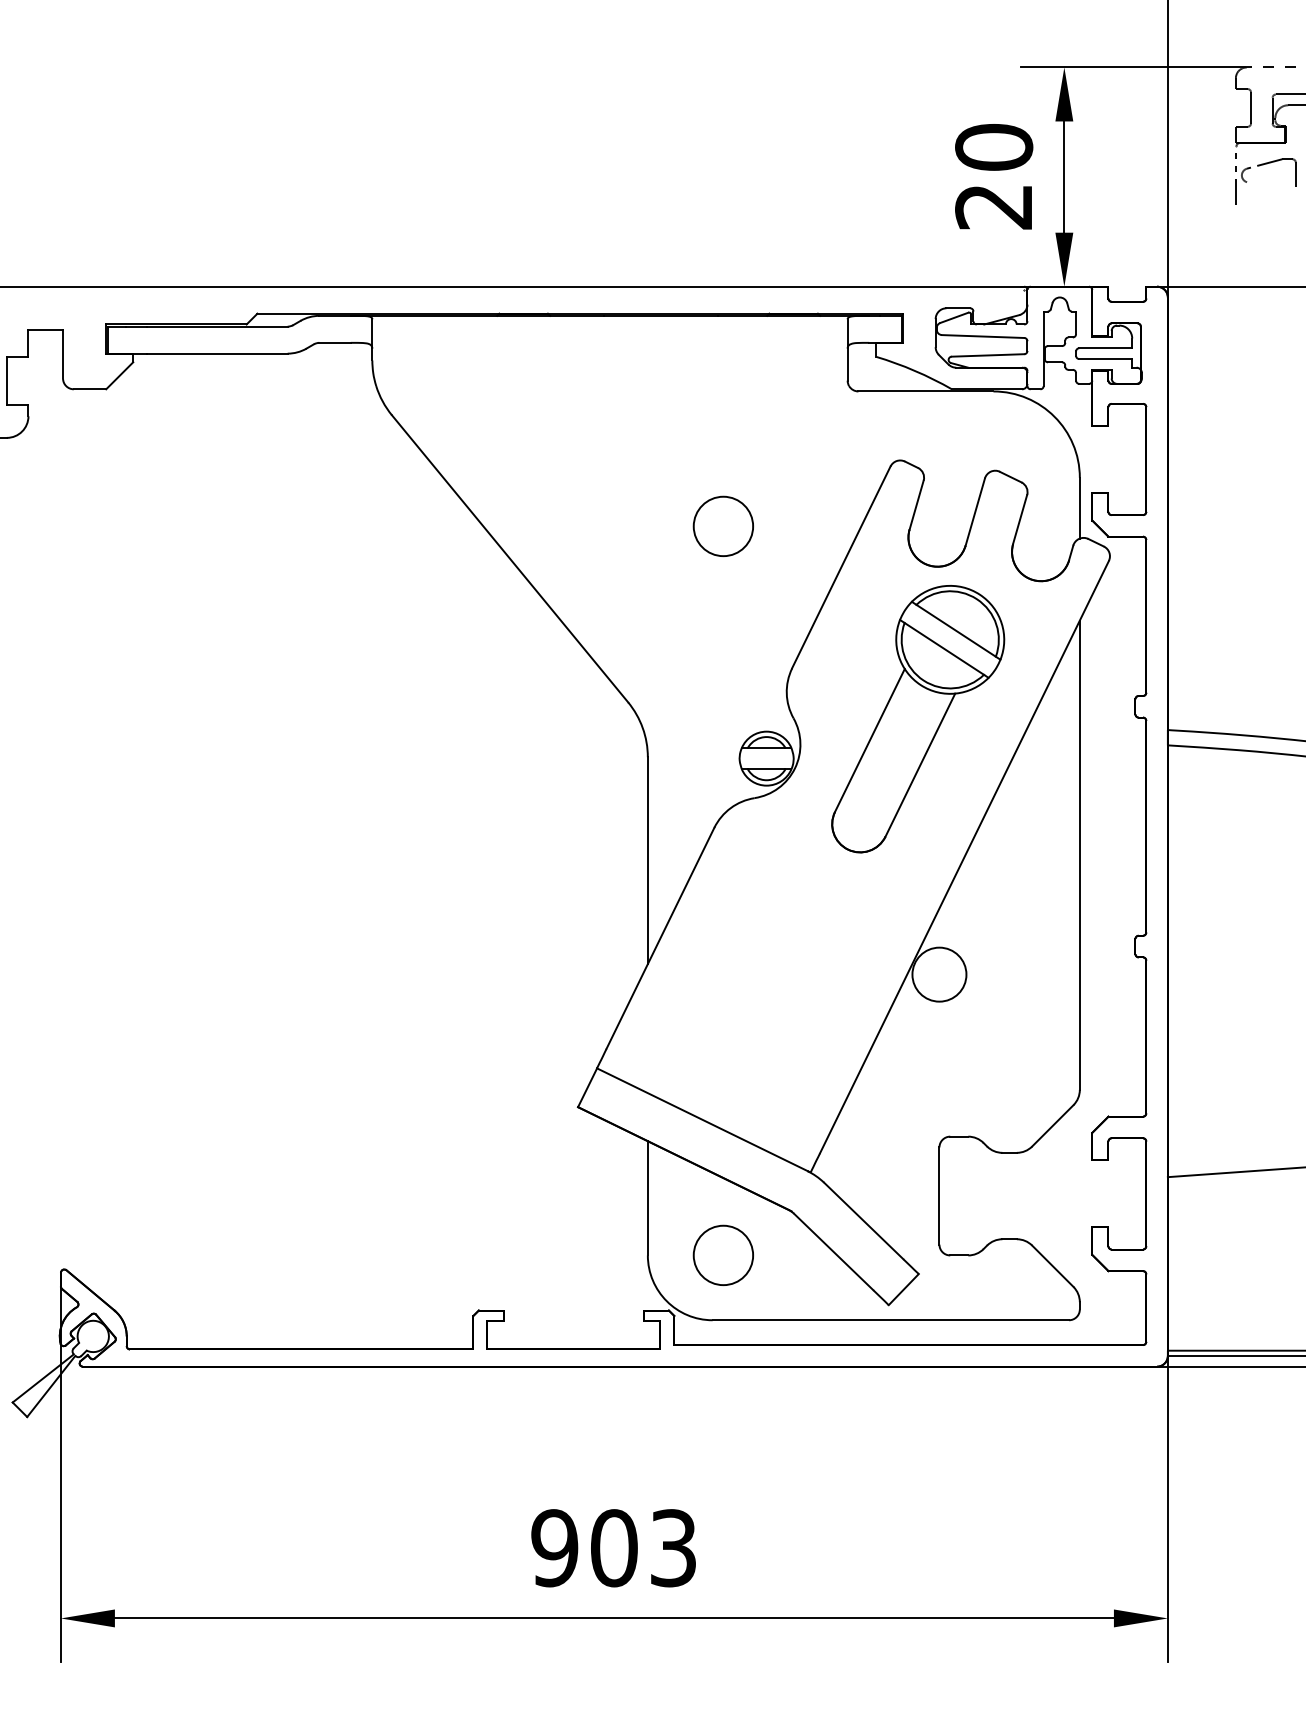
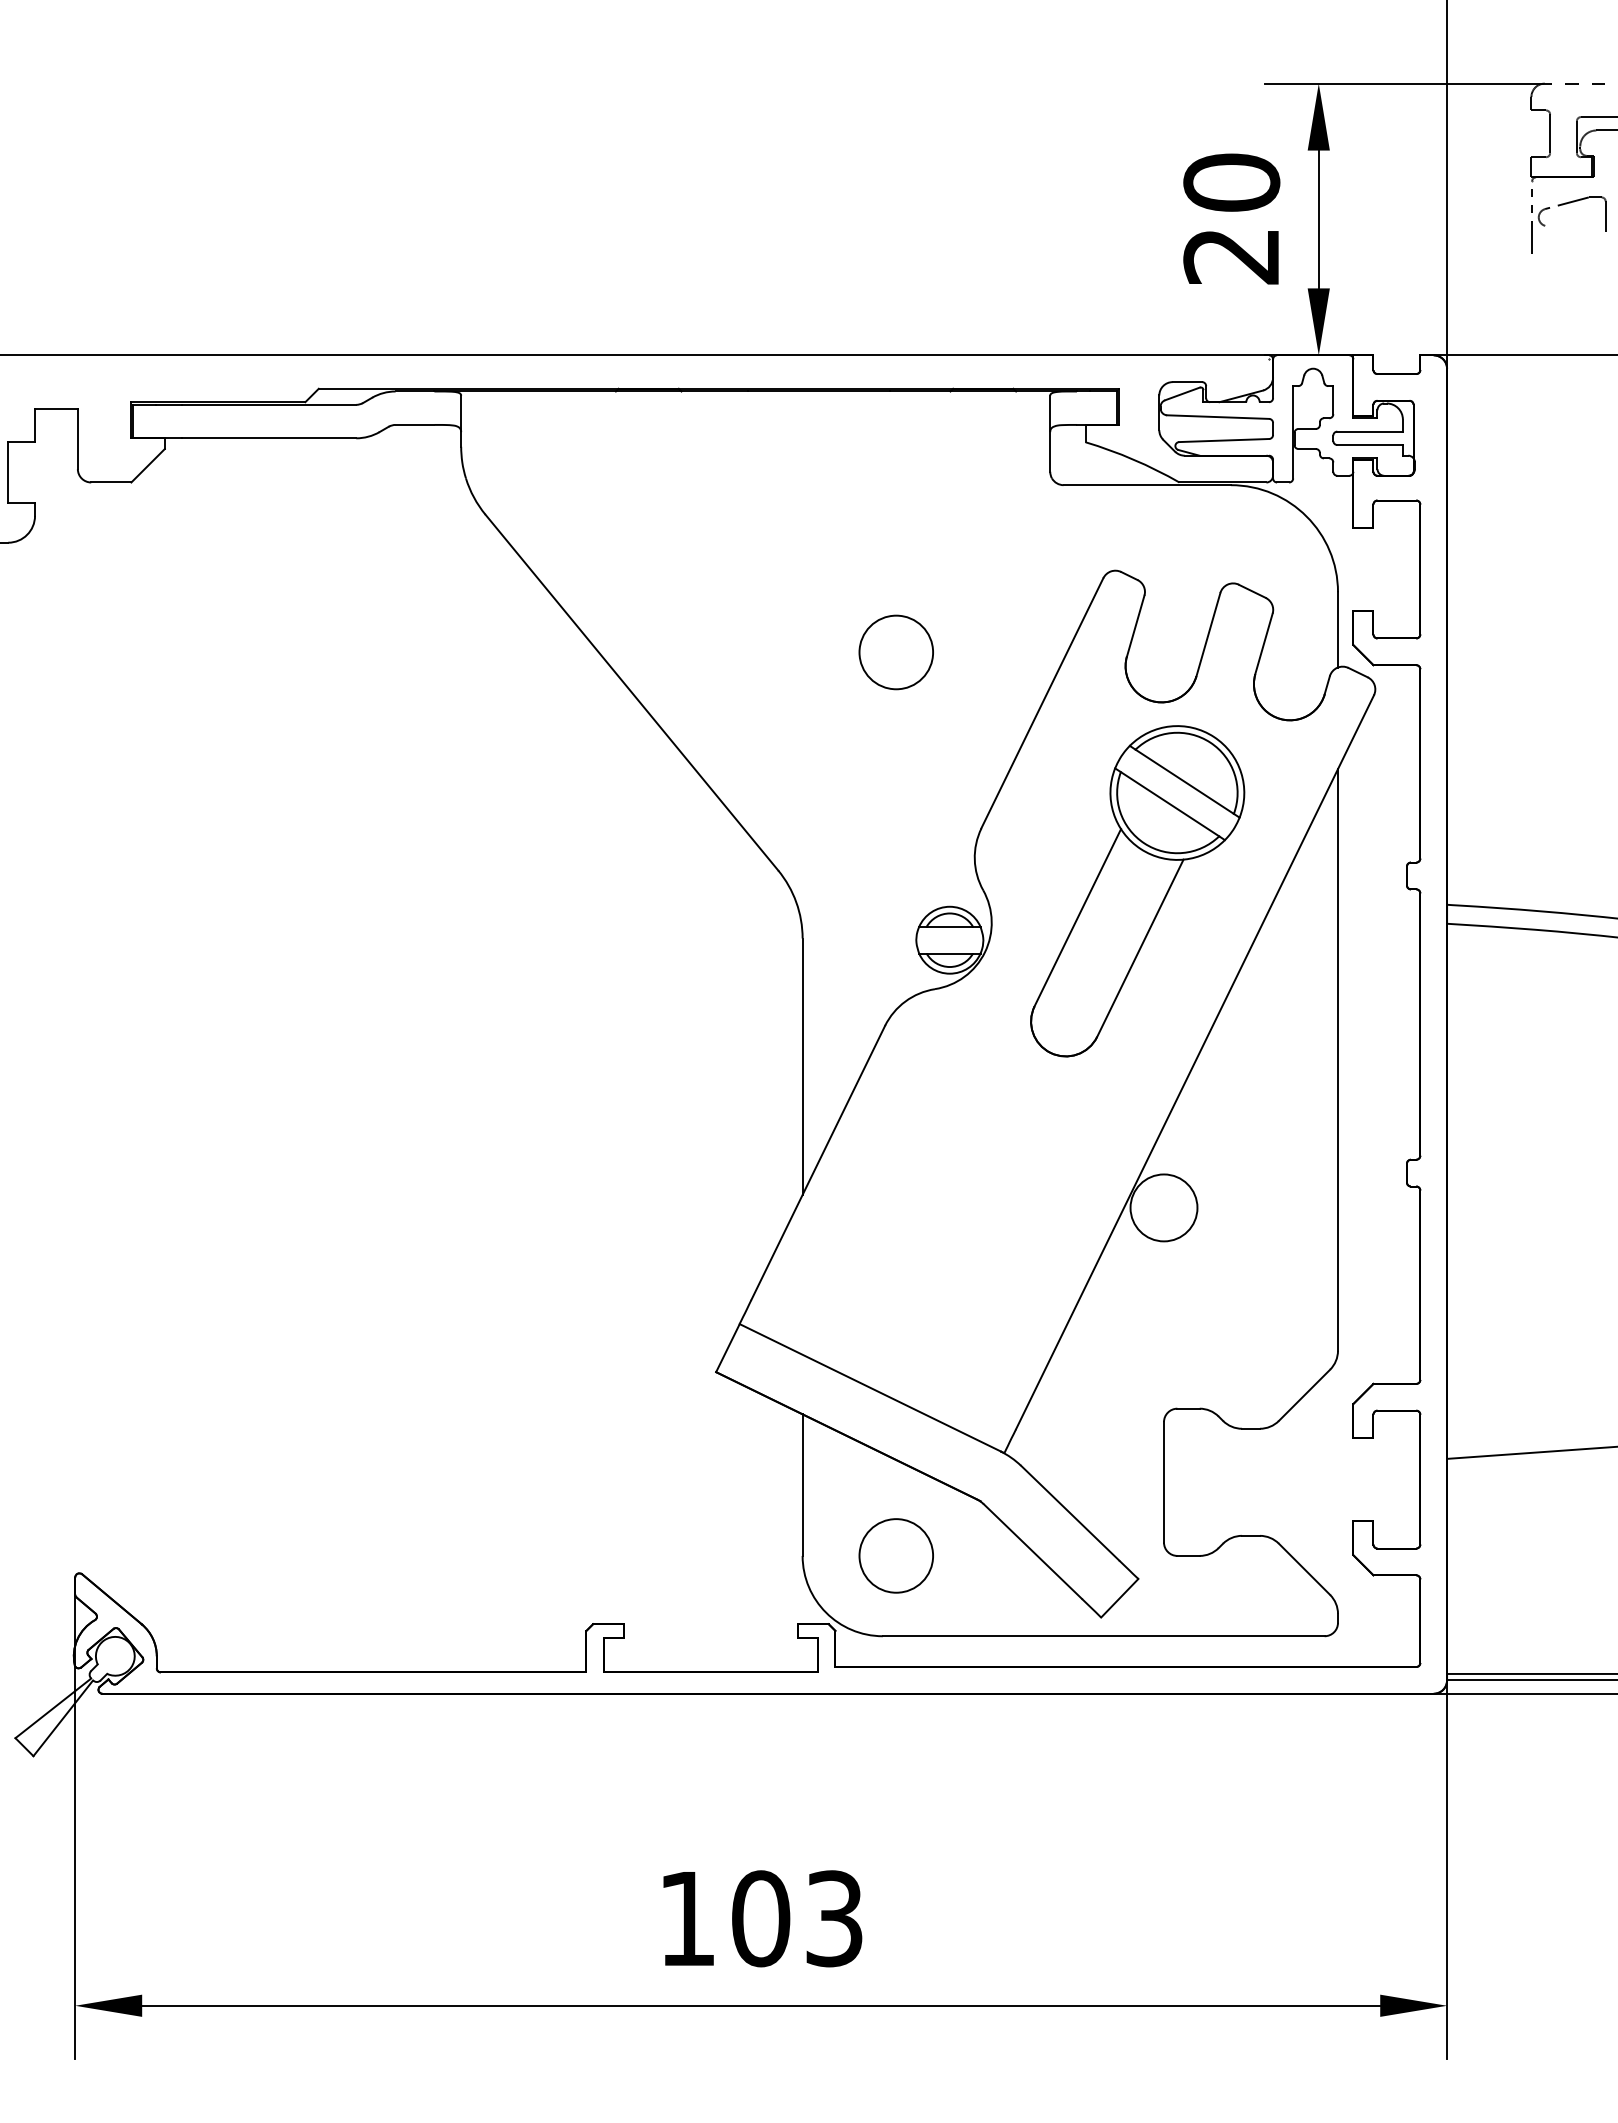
text: (554, 1548) -> (687, 1918), 903 -> 103

